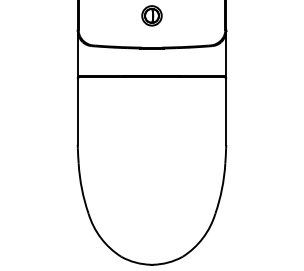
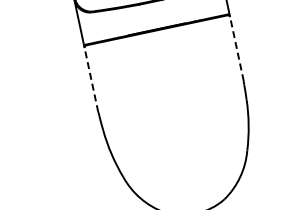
line: (77, 111) -> (91, 79), solid -> dashed
line: (226, 111) -> (236, 48), solid -> dashed

